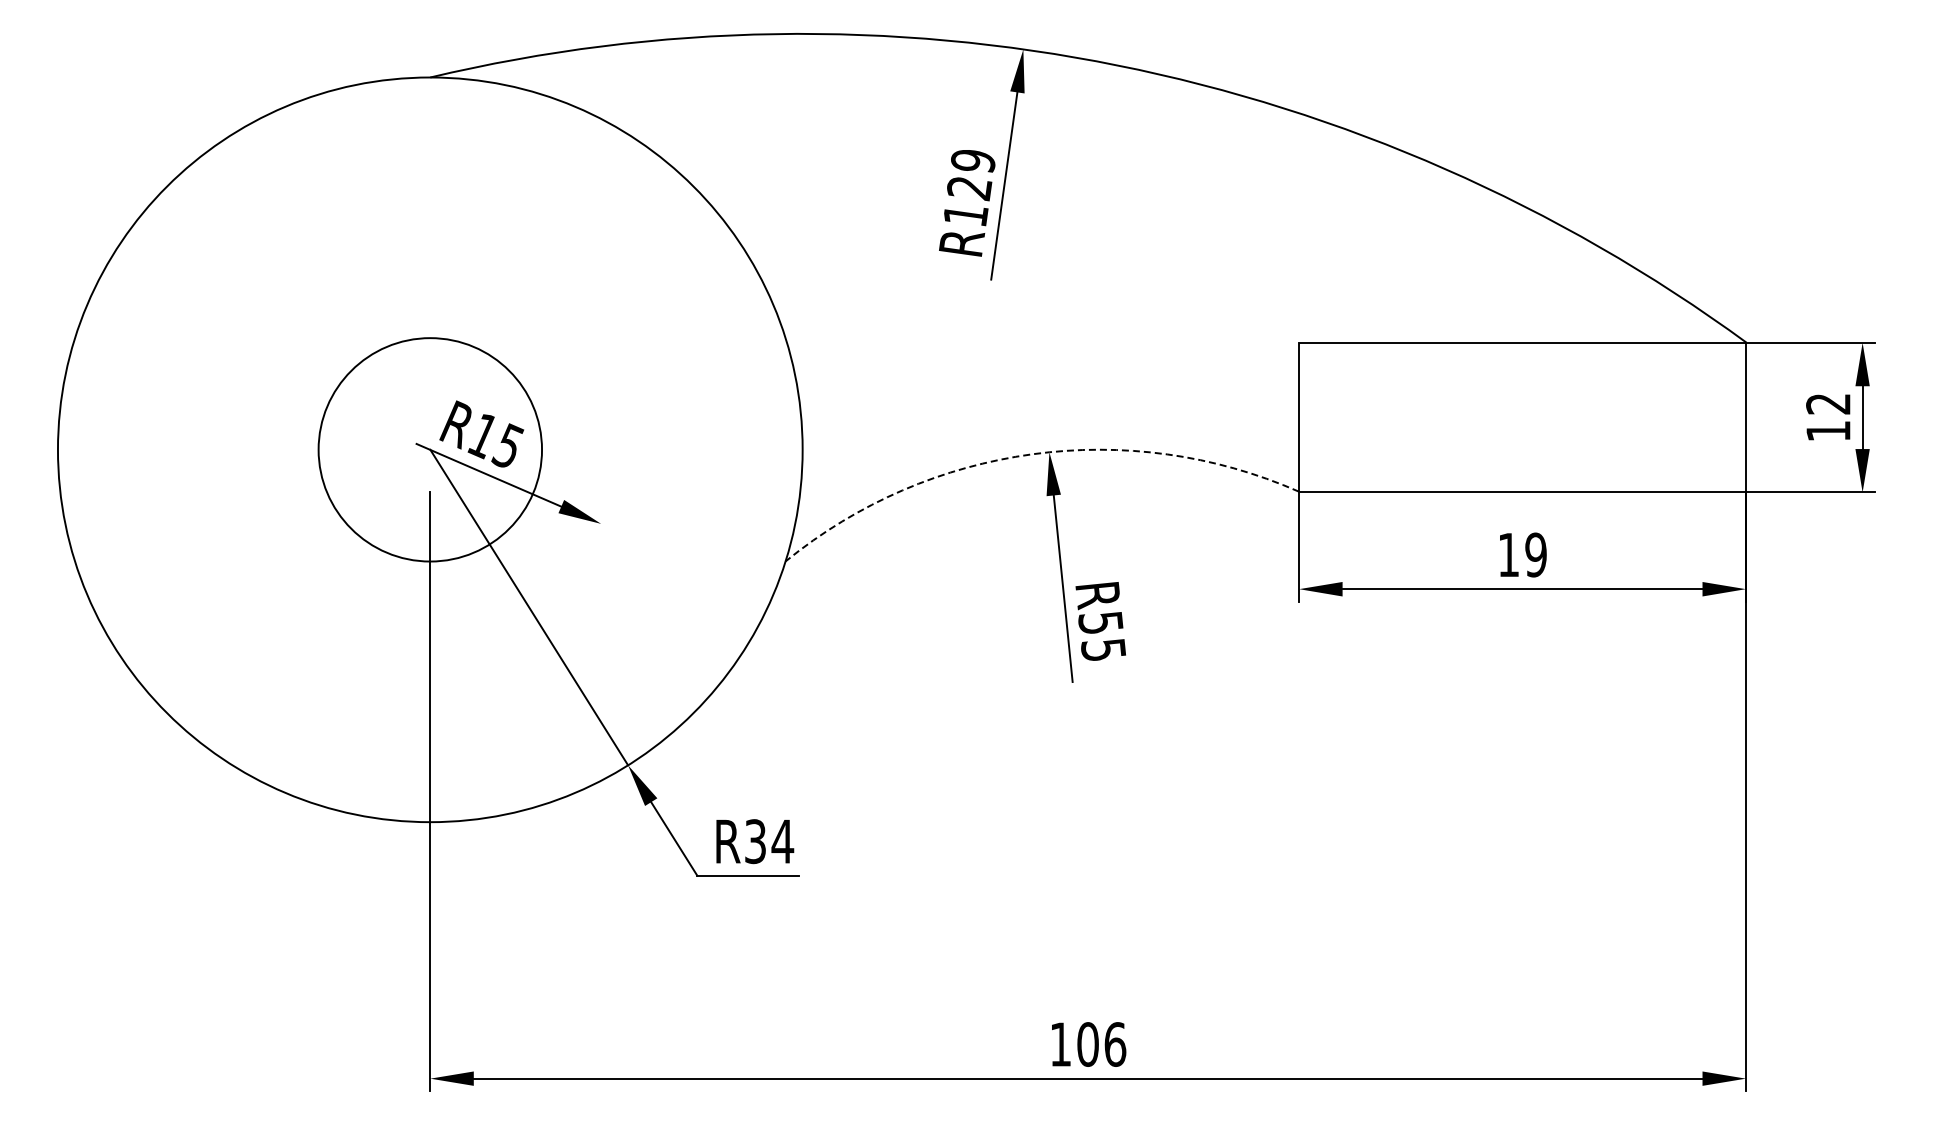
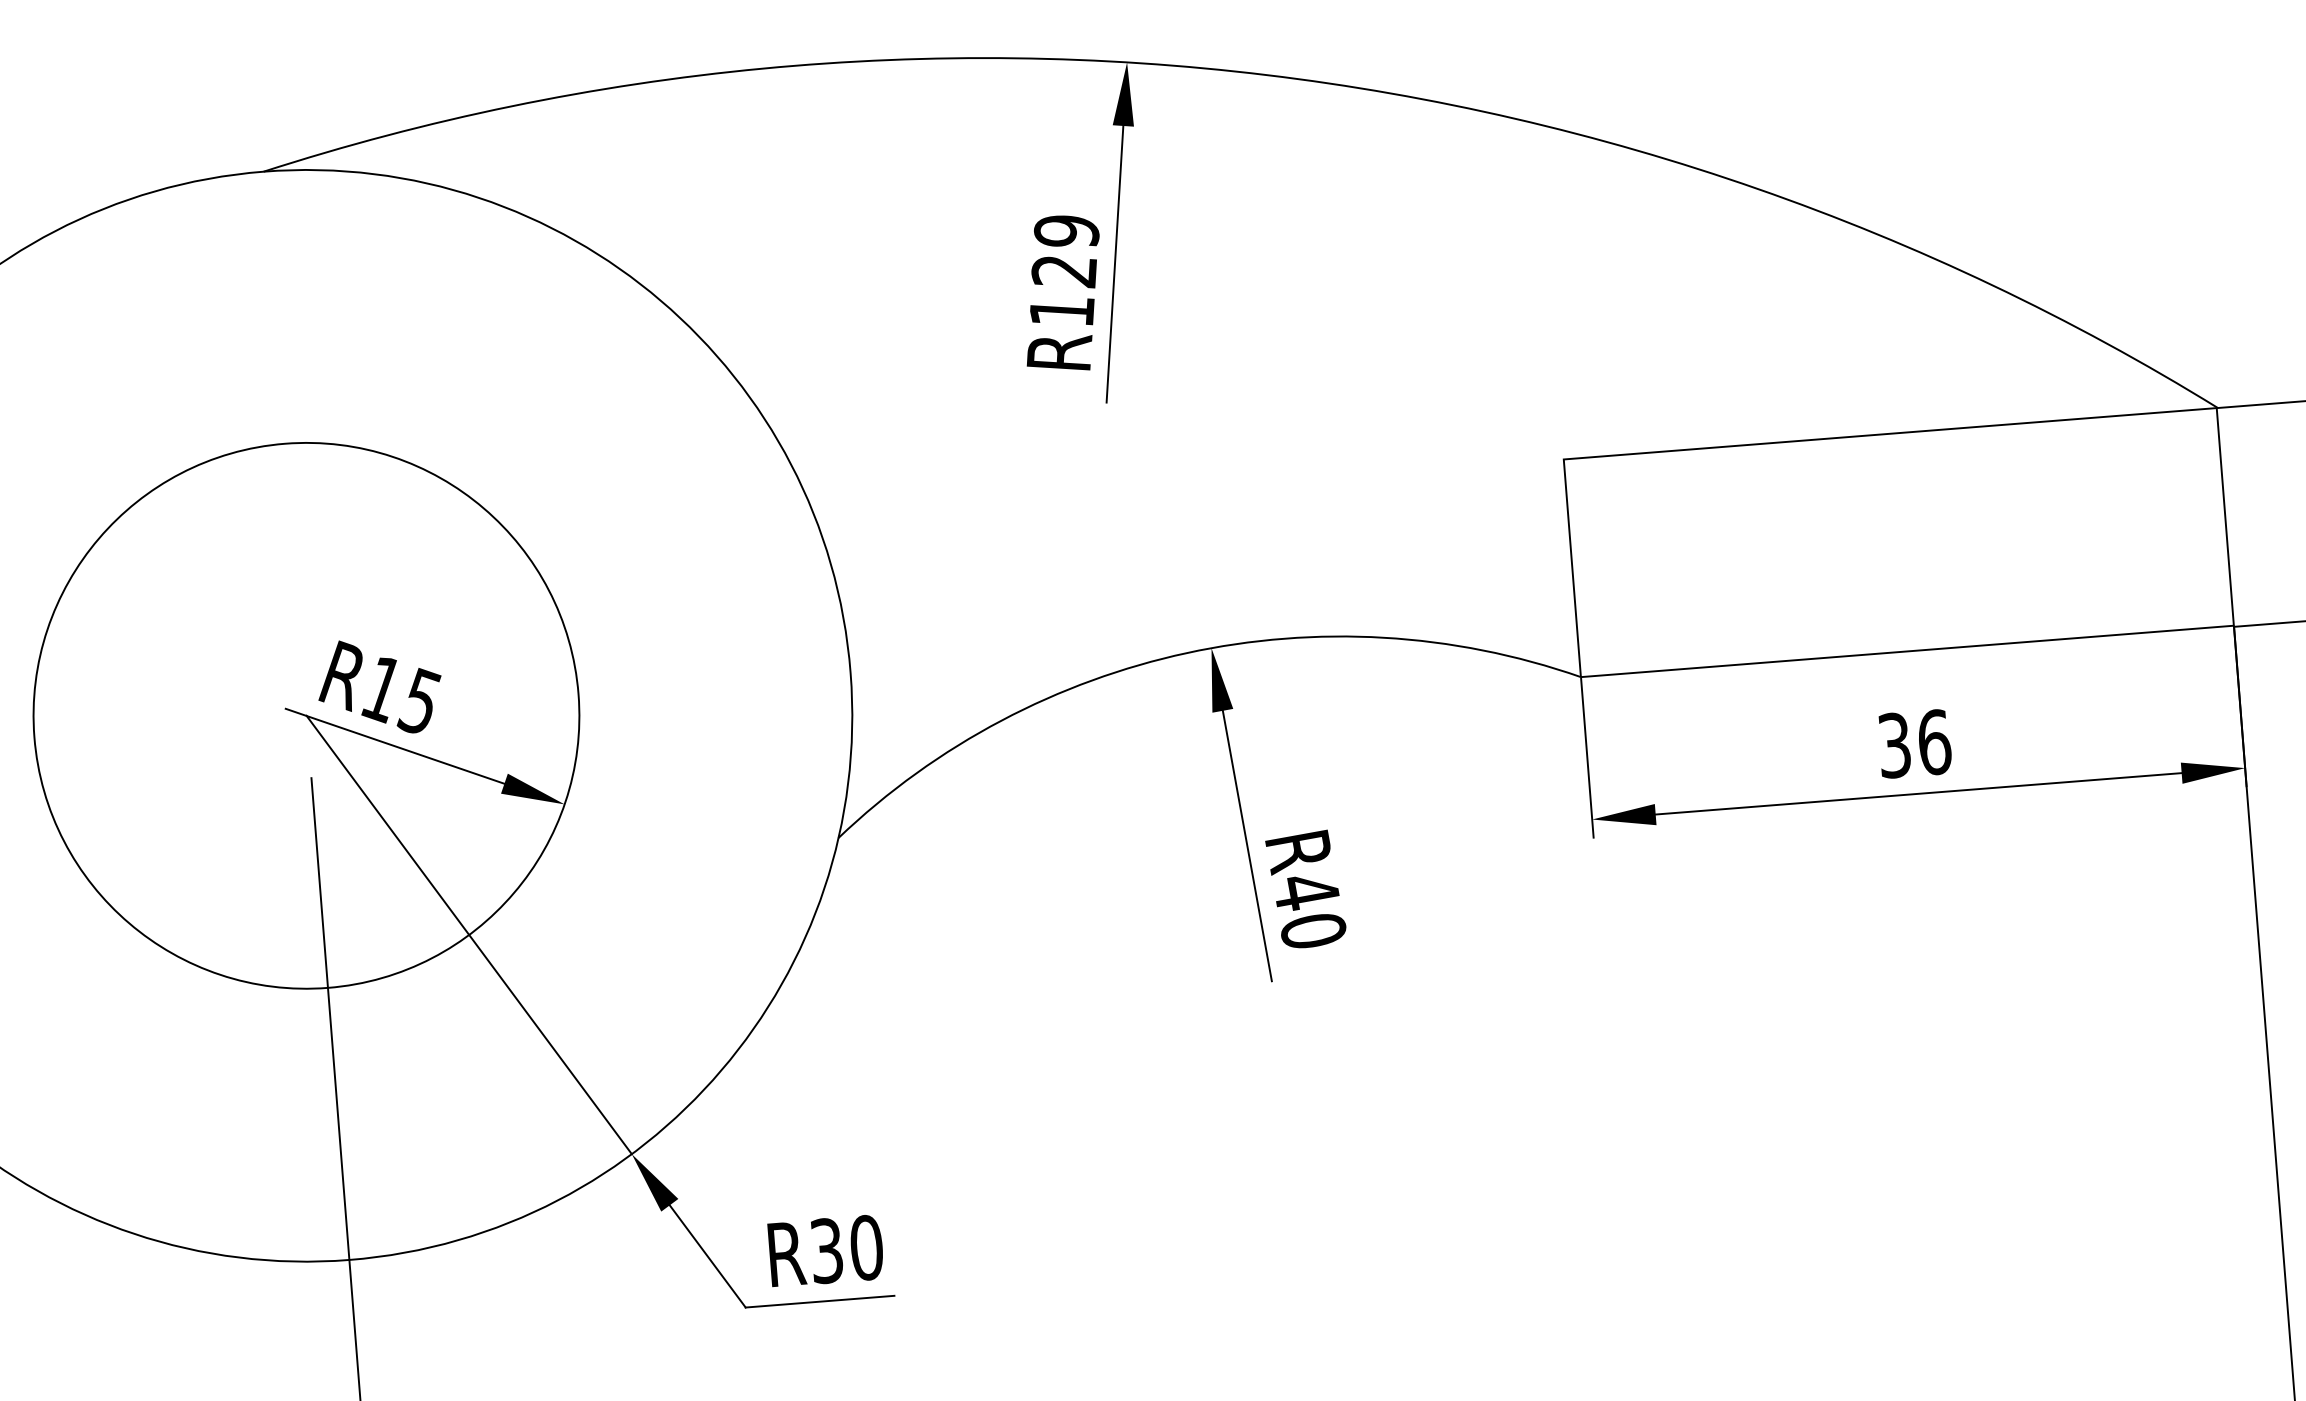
circle: (430, 449) -> (306, 715), size x1.67
arc: (1032, 454) -> (1187, 653), dashed -> solid
text: (1522, 554) -> (1914, 743), 19 -> 36
text: (1102, 636) -> (1310, 911), R55 -> R40
text: (782, 841) -> (866, 1247), R34 -> R30

